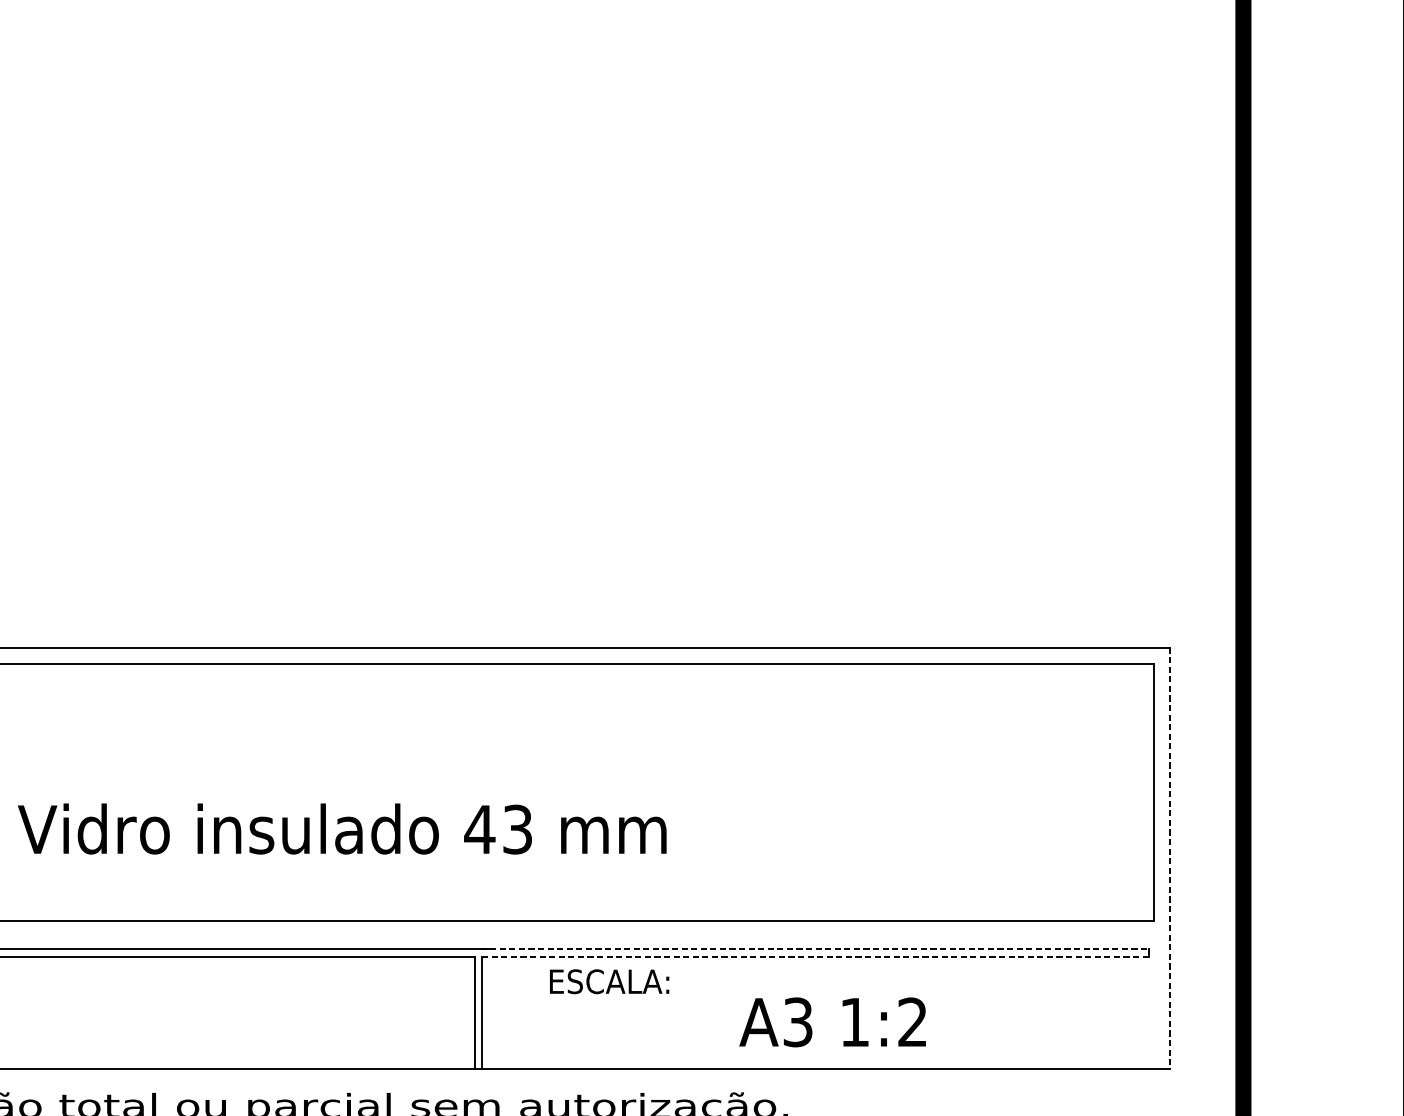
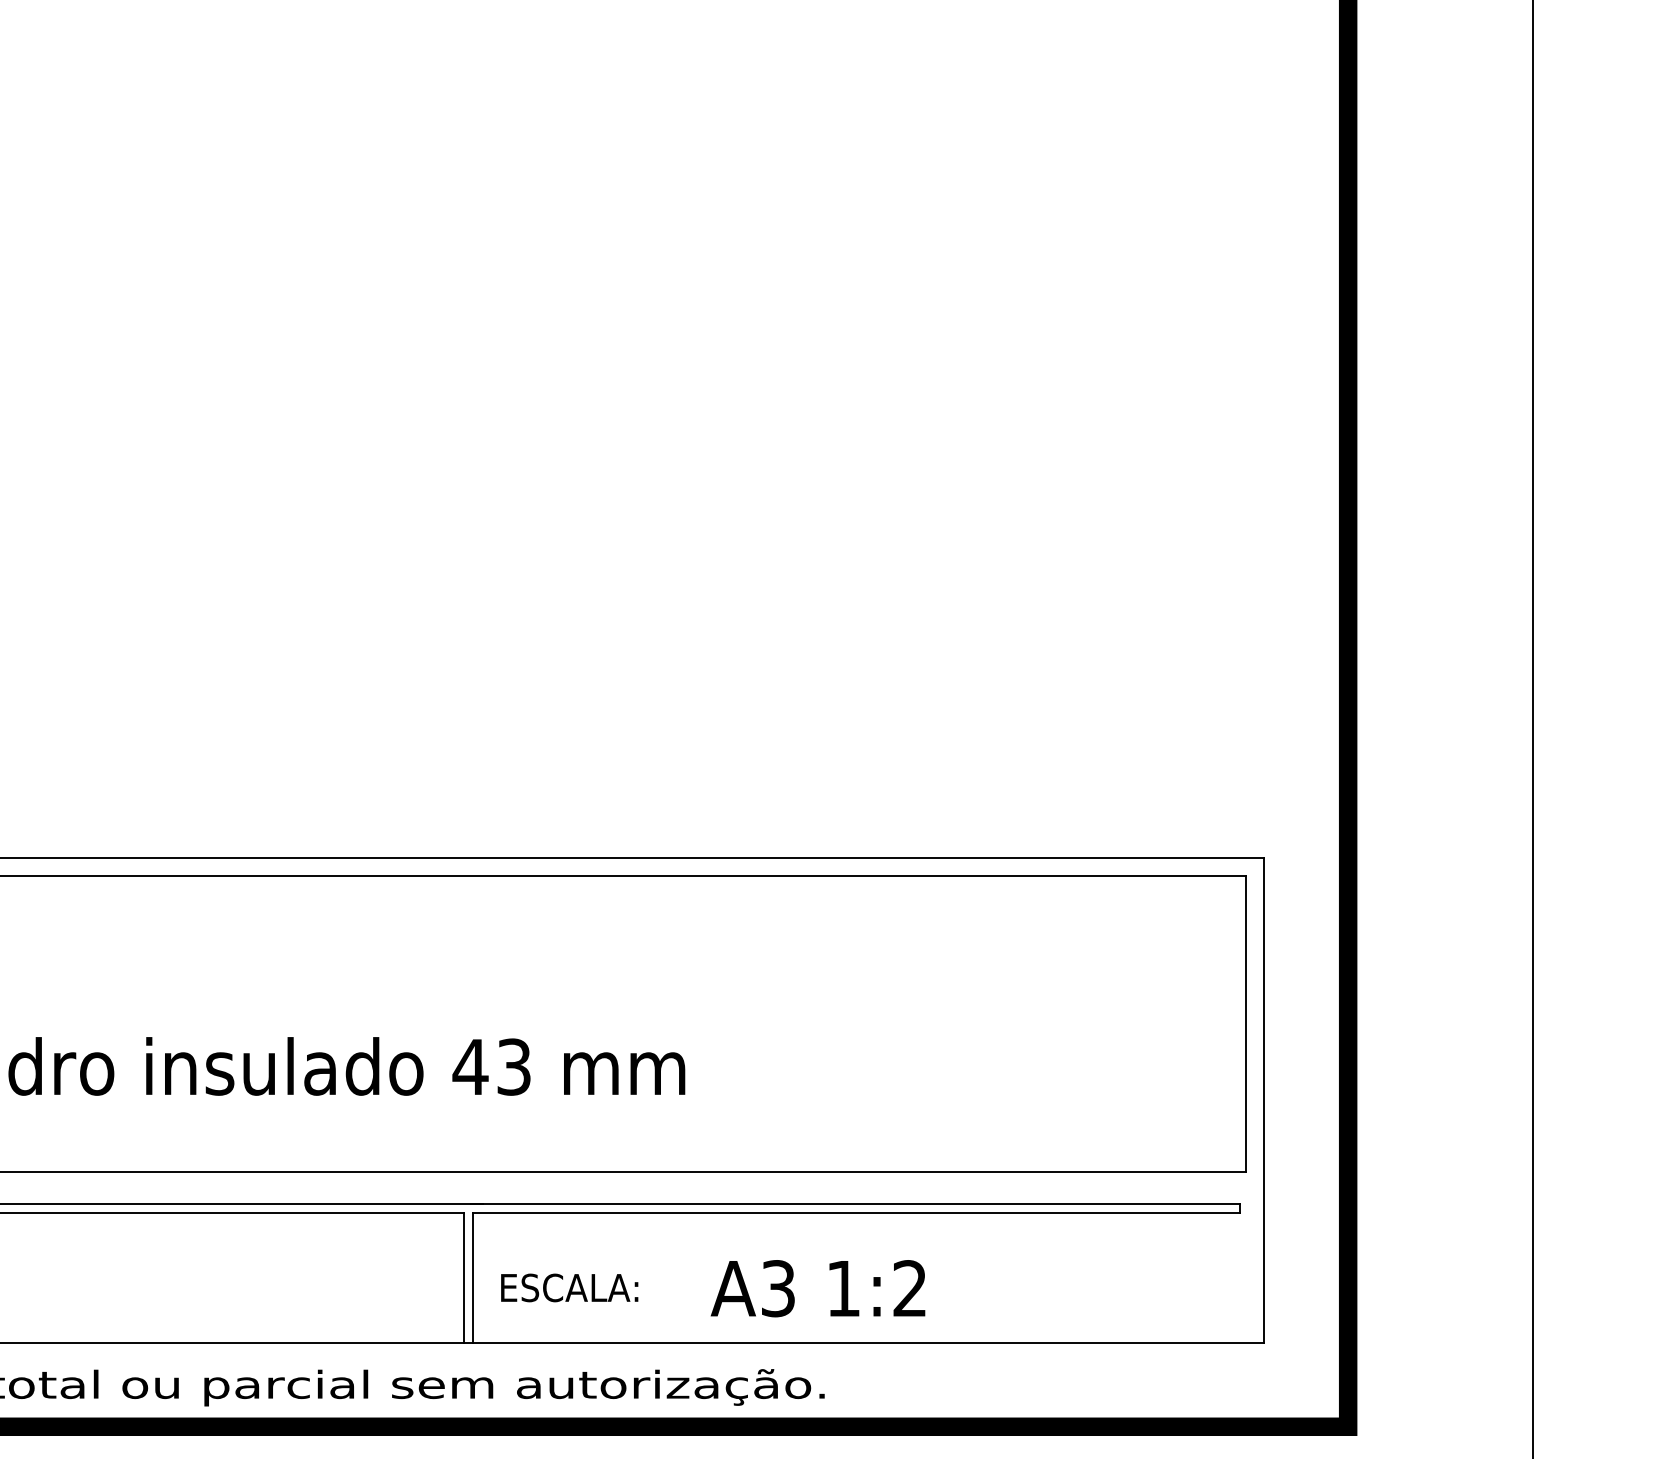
line: (1170, 858) -> (1264, 1100), dashed -> solid
line: (815, 949) -> (856, 1204), dashed -> solid
line: (815, 956) -> (856, 1213), dashed -> solid
text: (609, 981) -> (569, 1287), moved
text: (832, 1022) -> (817, 1288), moved

